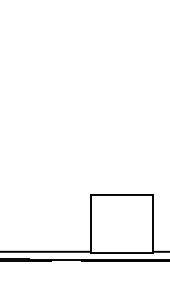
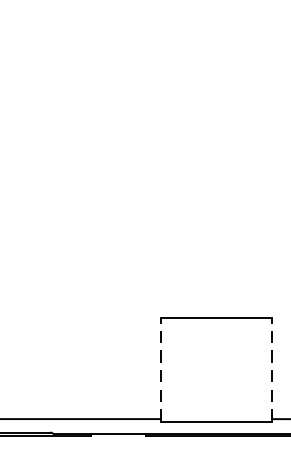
line: (90, 223) -> (160, 368), solid -> dashed
line: (152, 223) -> (271, 368), solid -> dashed

